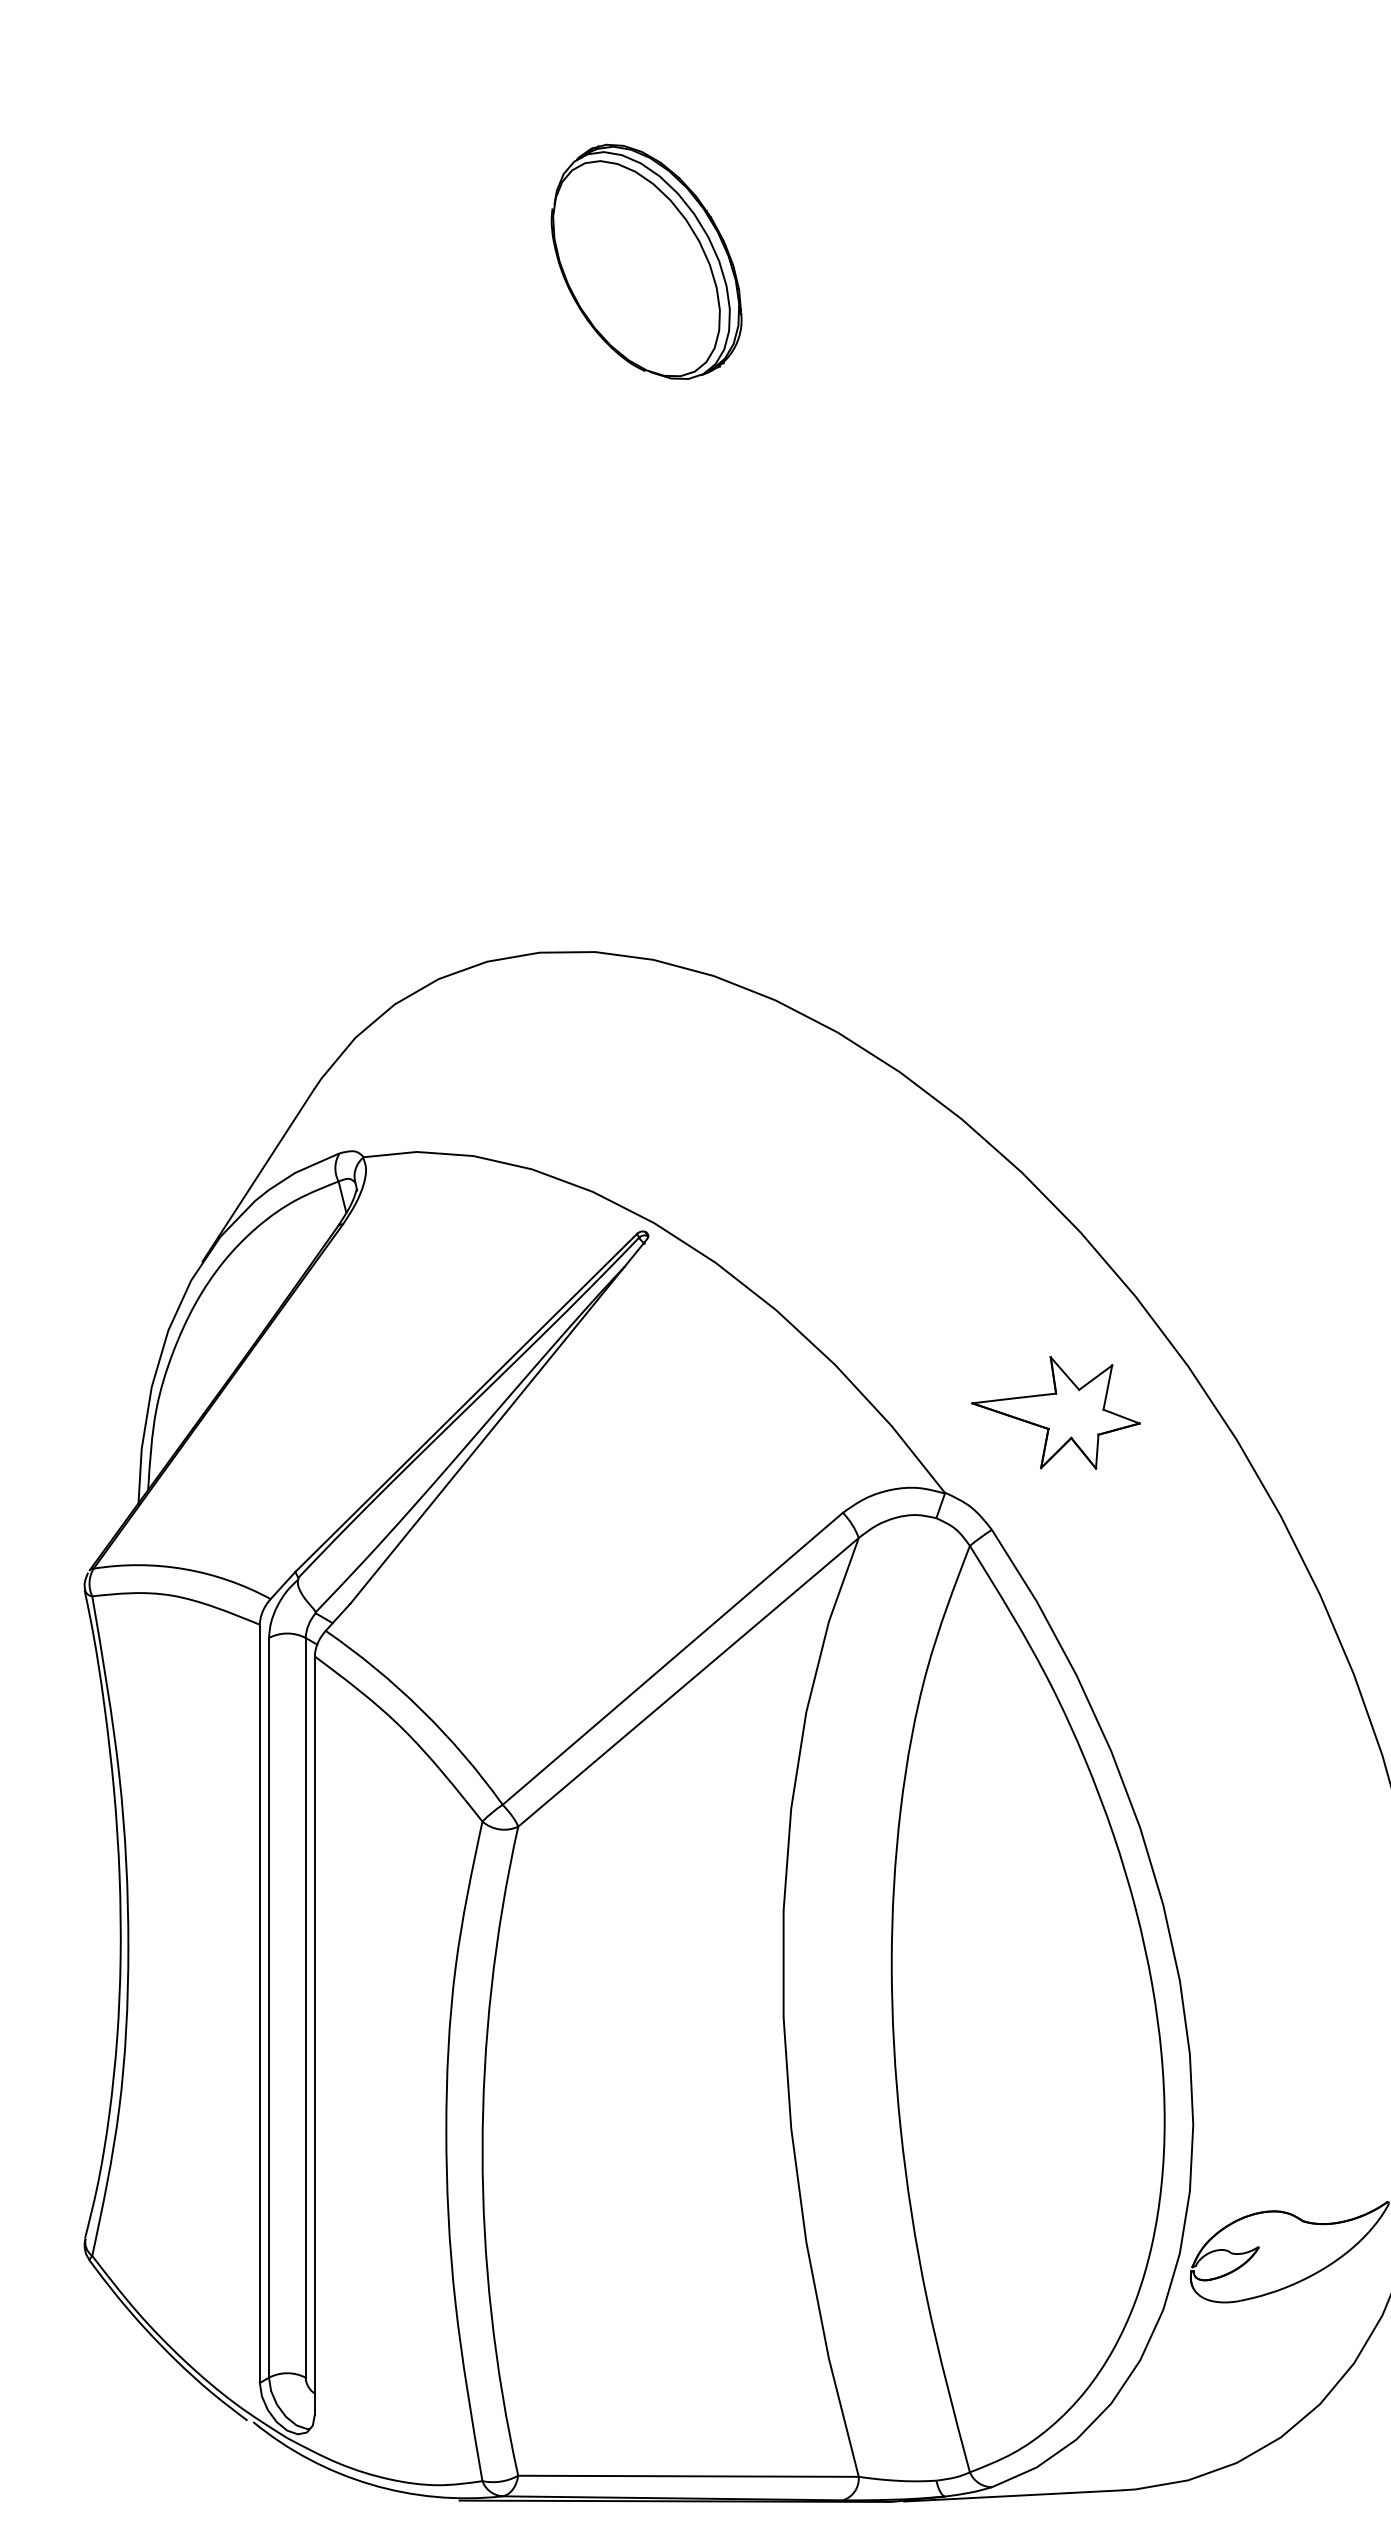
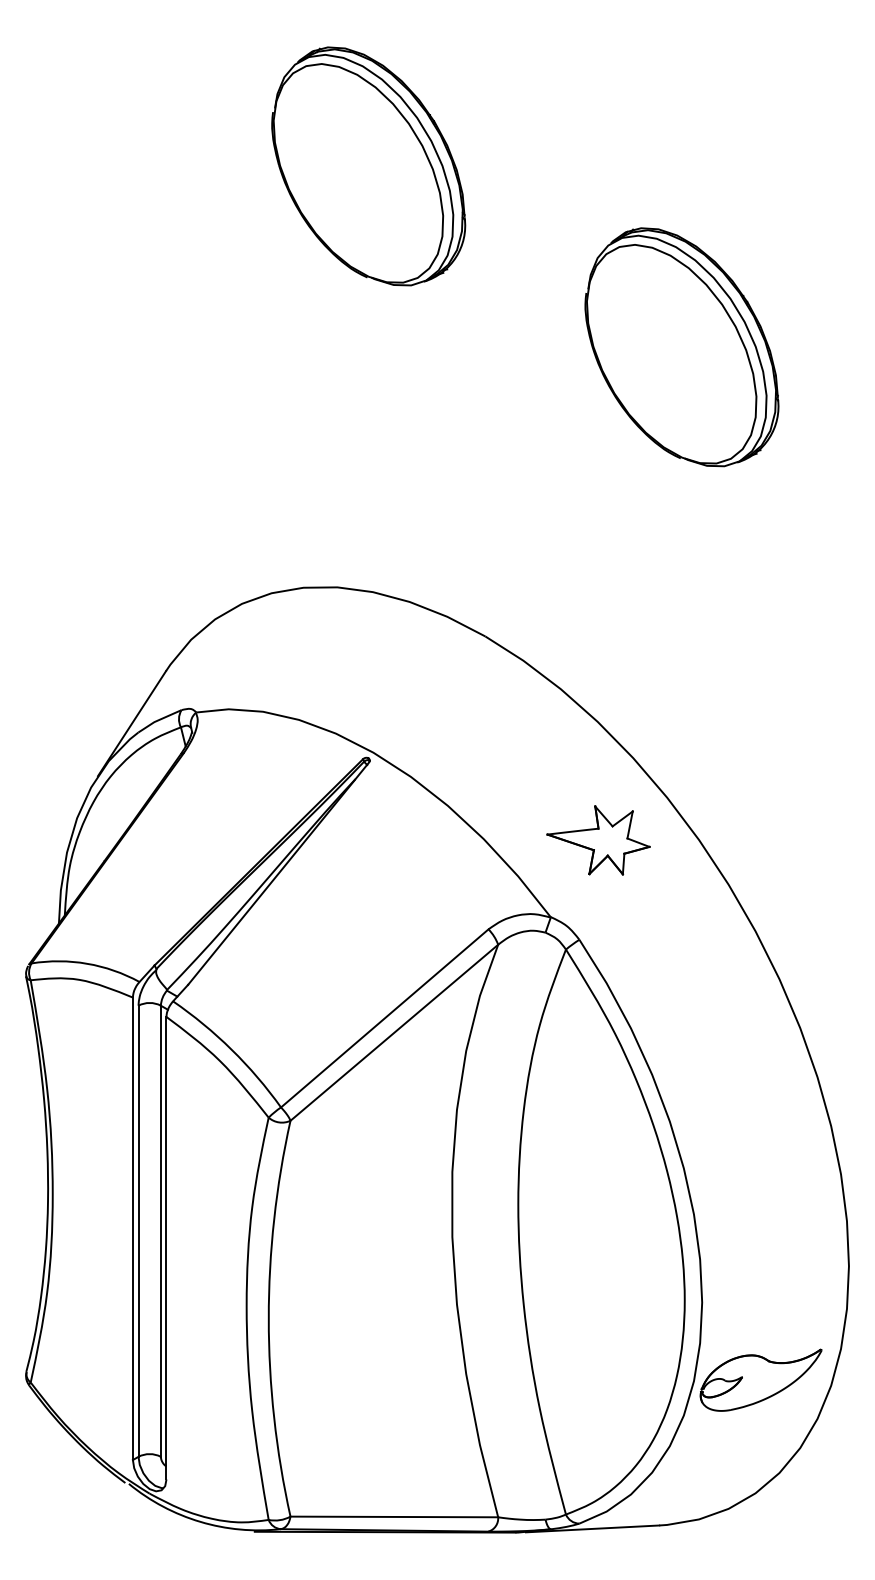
part: (646, 261) -> (368, 166), size x1.67
part: (1159, 558) -> (681, 347), added
part: (1056, 1413) -> (598, 840), moved

